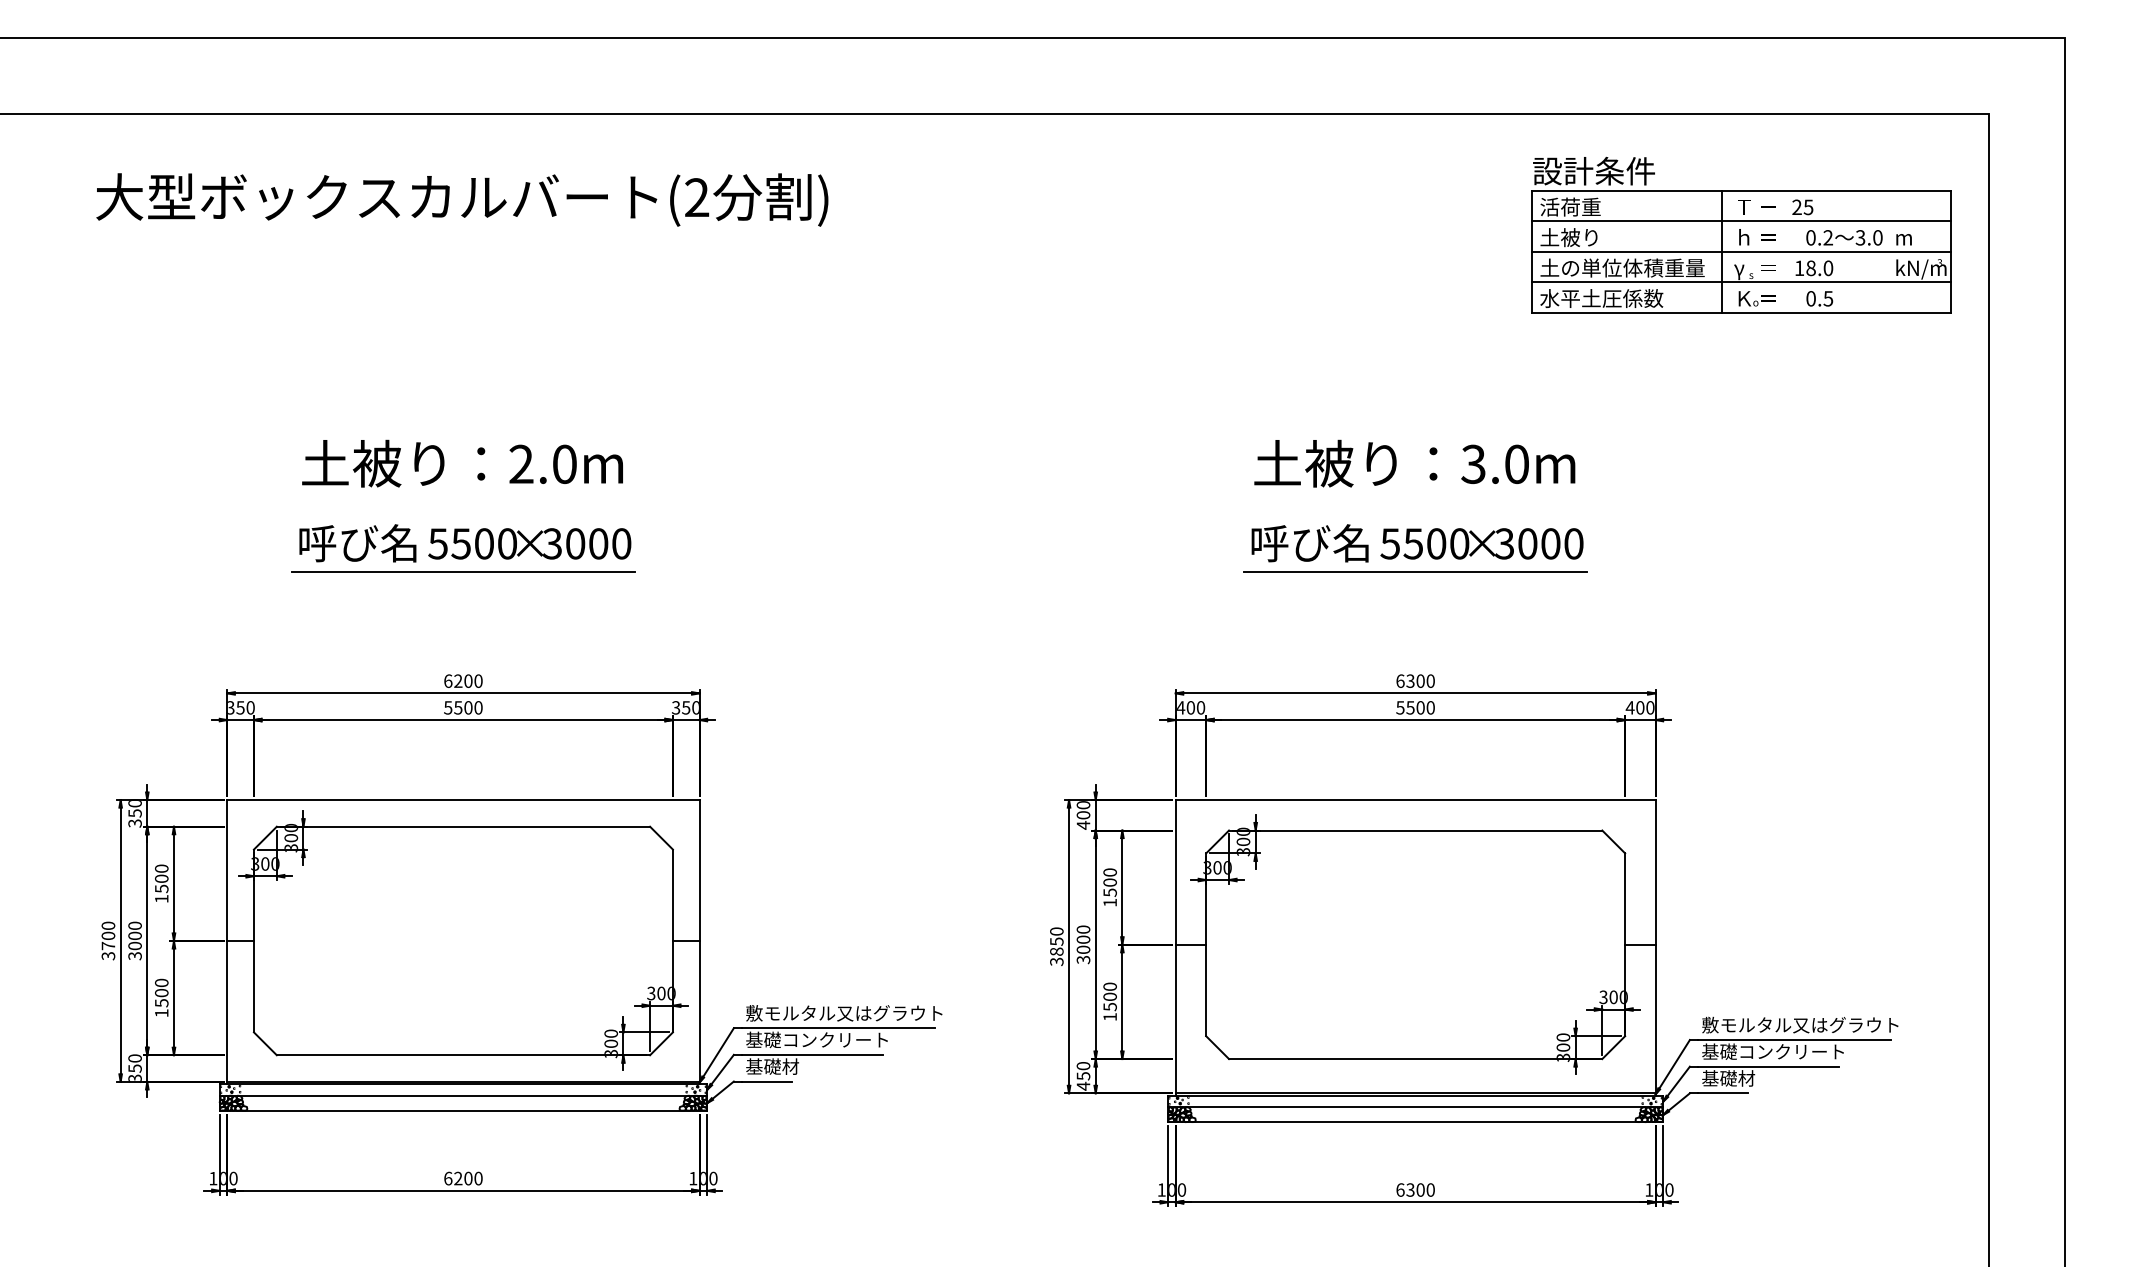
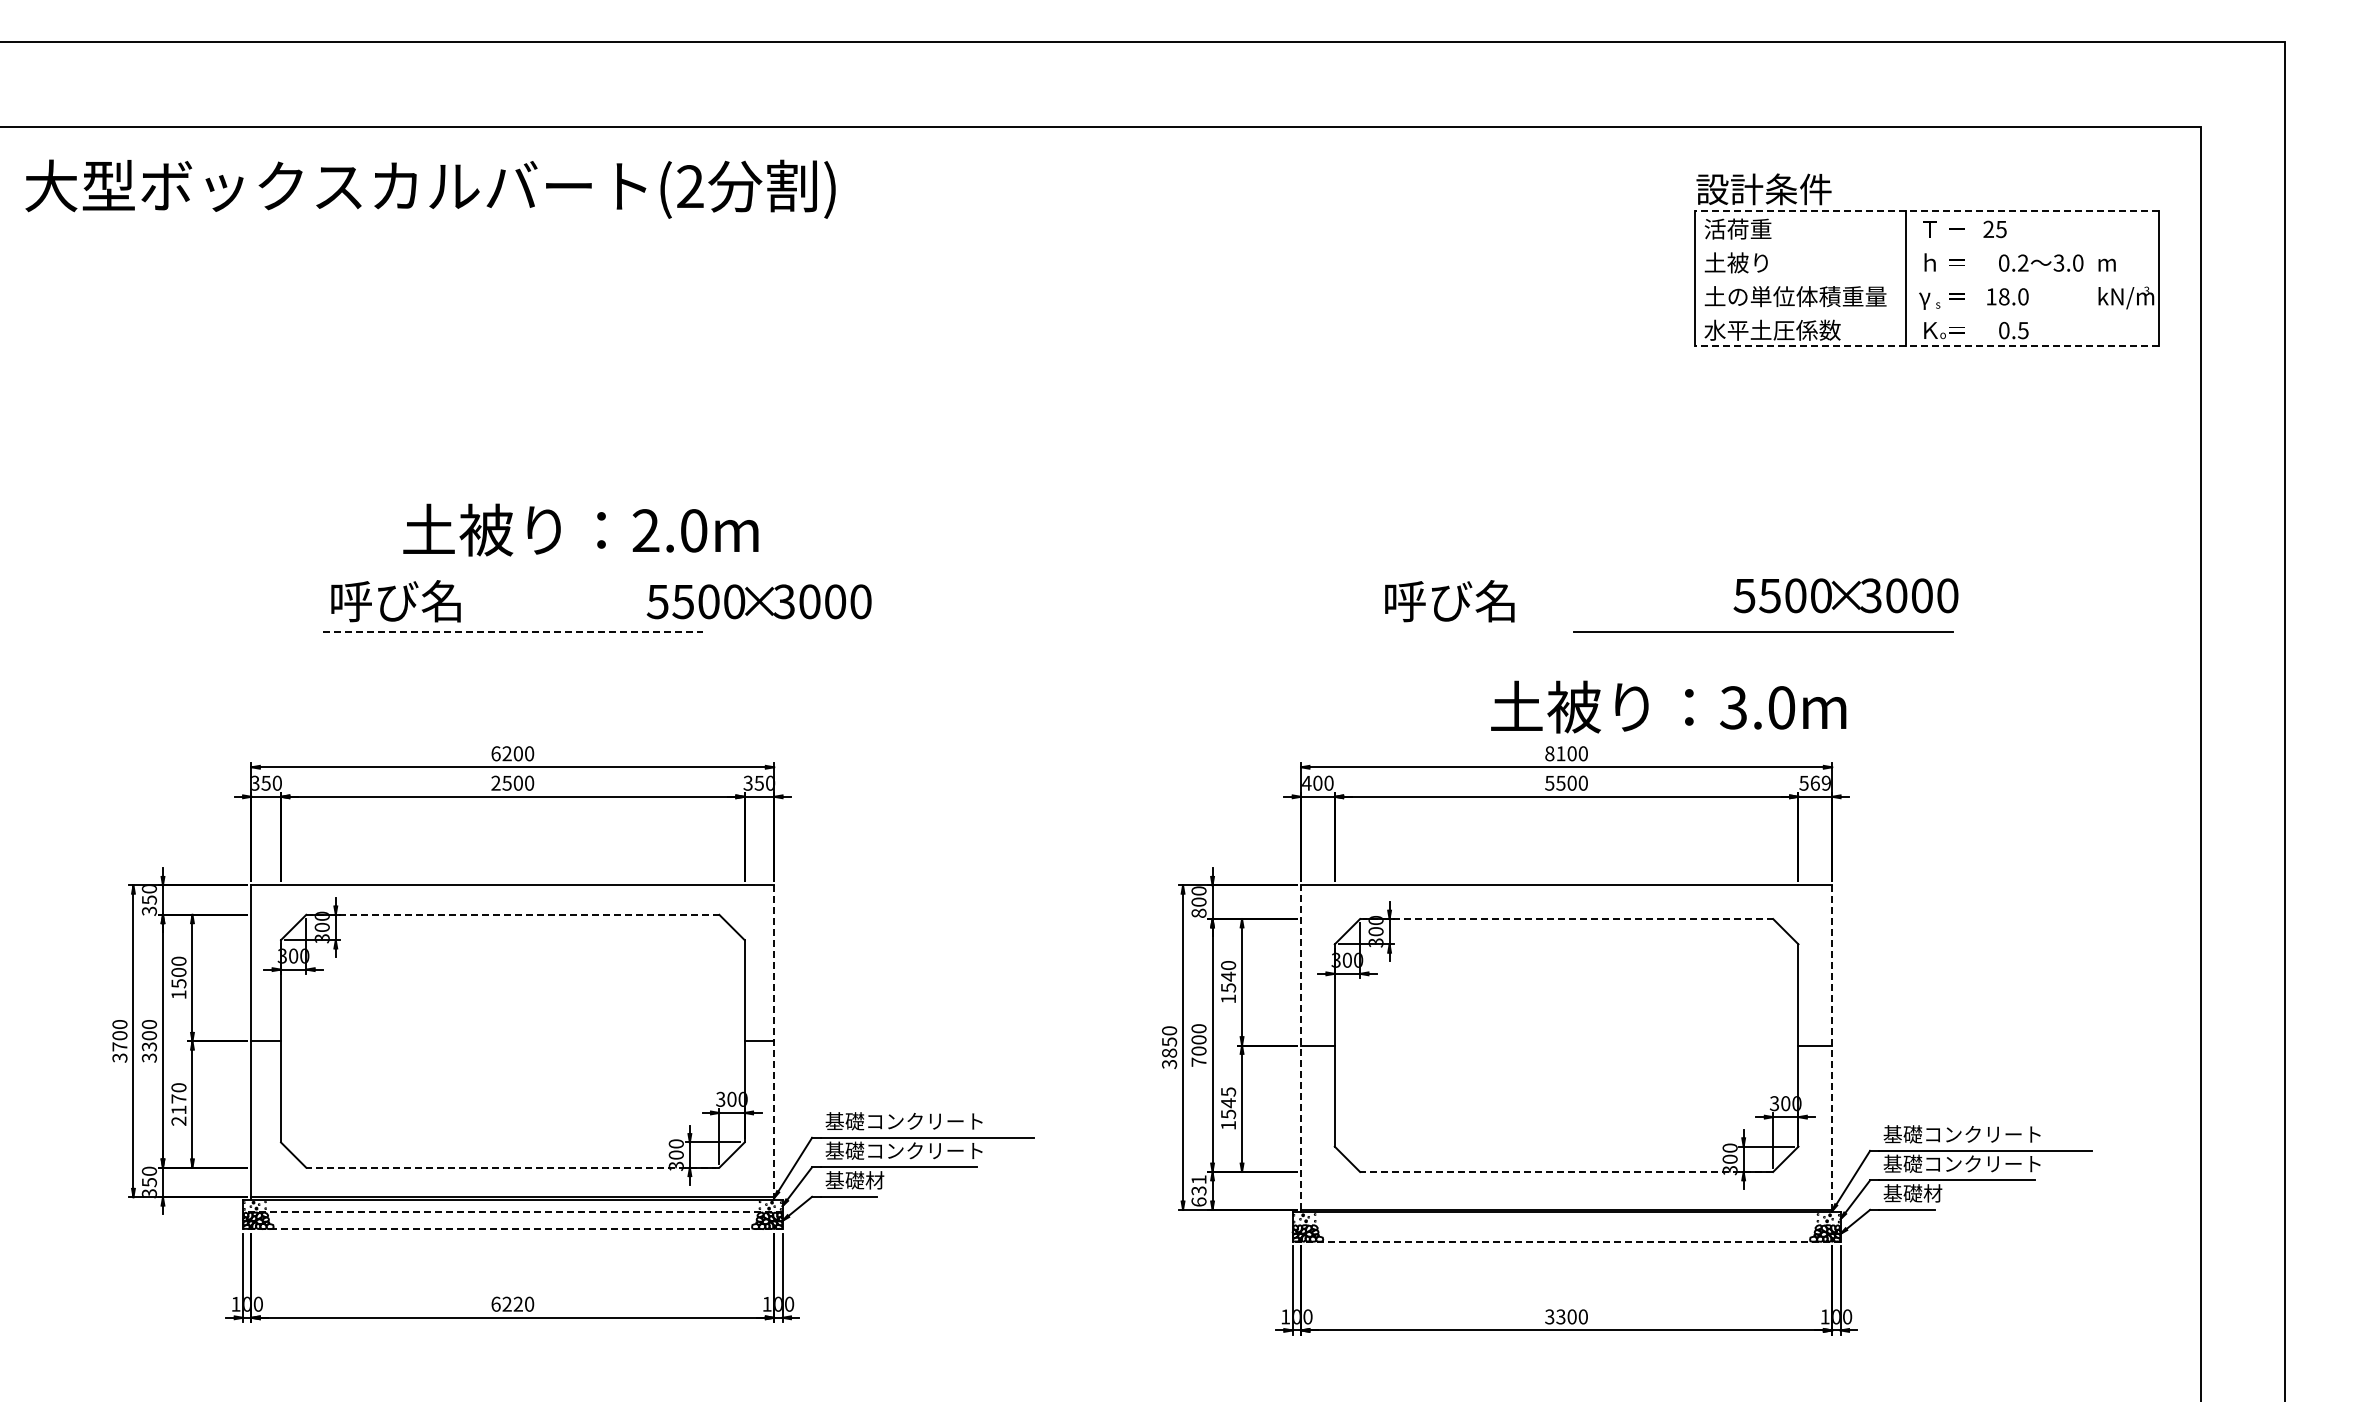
line: (1741, 190) -> (1927, 210), solid -> dashed
text: (462, 199) -> (430, 188), moved
line: (1740, 221) -> (1926, 244), removed
line: (1740, 251) -> (1926, 278), removed
line: (1740, 282) -> (1926, 312), removed
line: (1741, 312) -> (1927, 345), solid -> dashed
text: (462, 463) -> (580, 529), moved
text: (1414, 463) -> (1668, 706), moved
text: (529, 543) -> (758, 601), moved
text: (1481, 543) -> (1845, 595), moved
line: (1415, 570) -> (1763, 631), moved
line: (463, 571) -> (512, 632), solid -> dashed
text: (1405, 680) -> (1555, 753), 6300 -> 8100
text: (447, 707) -> (495, 782), 5500 -> 2500
text: (1639, 707) -> (1814, 782), 400 -> 569
text: (1083, 825) -> (1198, 913), 400 -> 800
line: (463, 826) -> (512, 914), solid -> dashed
line: (1415, 830) -> (1566, 919), solid -> dashed
text: (1110, 882) -> (1228, 976), 1500 -> 1540
line: (699, 941) -> (774, 1041), solid -> dashed
text: (135, 945) -> (149, 1046), 3000 -> 3300
line: (1176, 946) -> (1301, 1047), solid -> dashed
line: (1655, 947) -> (1832, 1048), solid -> dashed
text: (1083, 959) -> (1198, 1061), 3000 -> 7000
text: (1110, 991) -> (1228, 1097), 1500 -> 1545
text: (161, 1002) -> (178, 1109), 1500 -> 2170
text: (843, 1013) -> (933, 1121), 敷モルタル又はグラウト -> 基礎コンクリート
text: (1799, 1025) -> (1991, 1134), 敷モルタル又はグラウト -> 基礎コンクリート
line: (463, 1055) -> (512, 1167), solid -> dashed
line: (1415, 1058) -> (1566, 1171), solid -> dashed
text: (1083, 1076) -> (1198, 1191), 450 -> 631
line: (463, 1095) -> (512, 1212), solid -> dashed
line: (1415, 1107) -> (1566, 1225), removed
line: (463, 1111) -> (512, 1229), solid -> dashed
line: (1415, 1121) -> (1566, 1241), solid -> dashed
text: (467, 1177) -> (517, 1303), 6200 -> 6220
text: (1400, 1189) -> (1549, 1316), 6300 -> 3300

